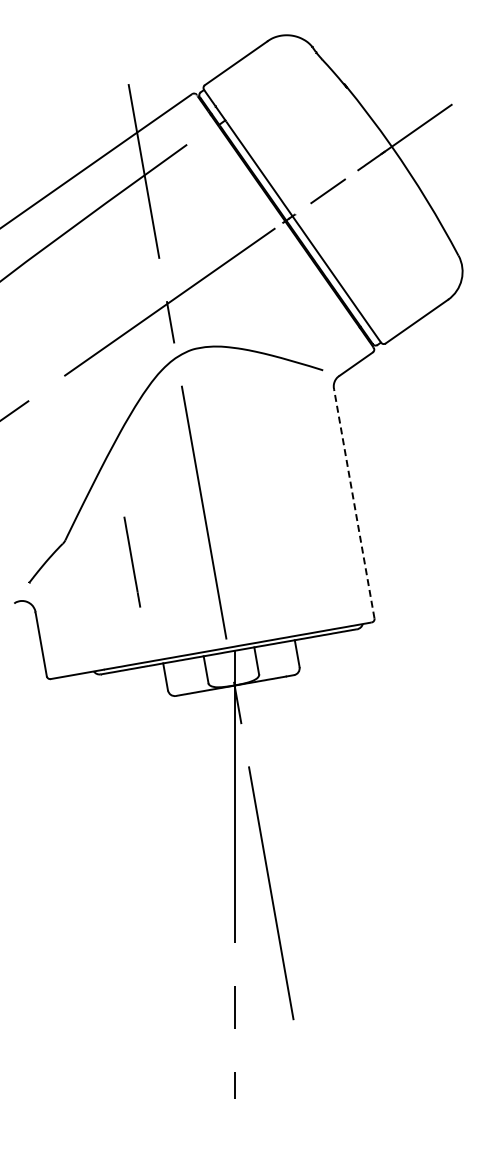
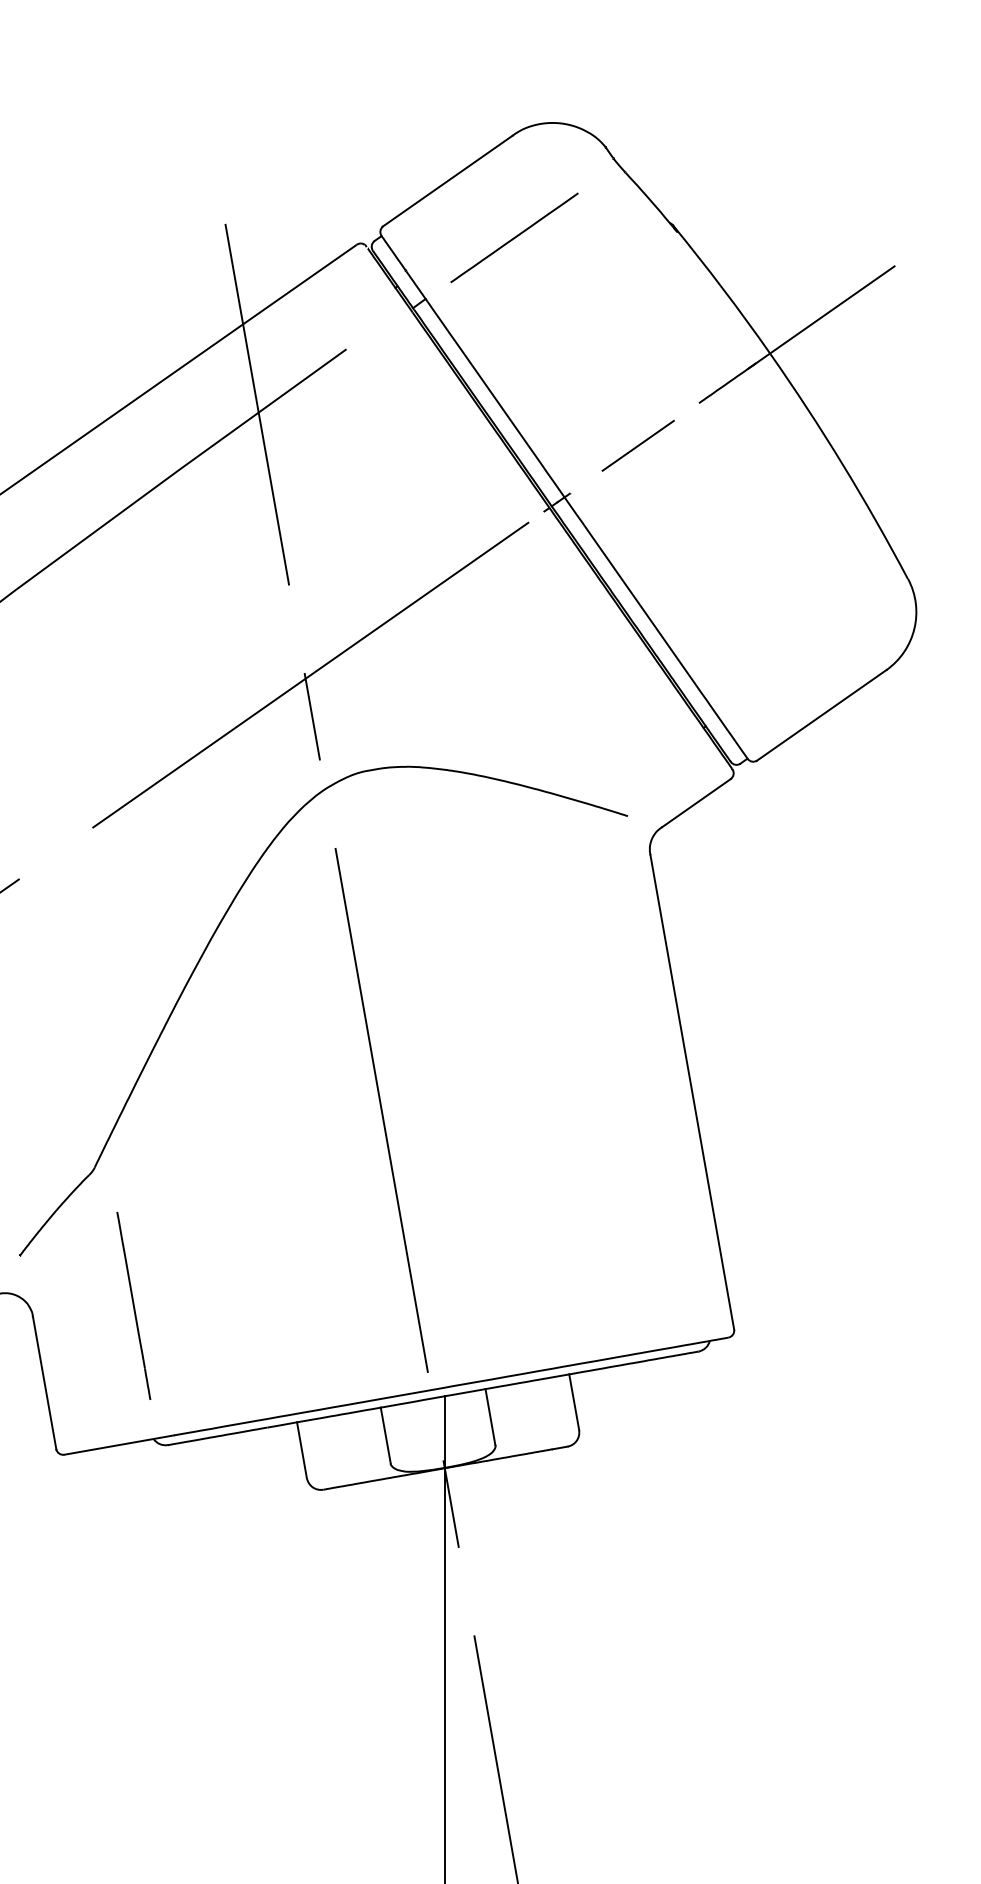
line: (268, 90) -> (514, 237), added
line: (354, 503) -> (692, 1091), dashed -> solid
line: (132, 561) -> (134, 1304), moved

